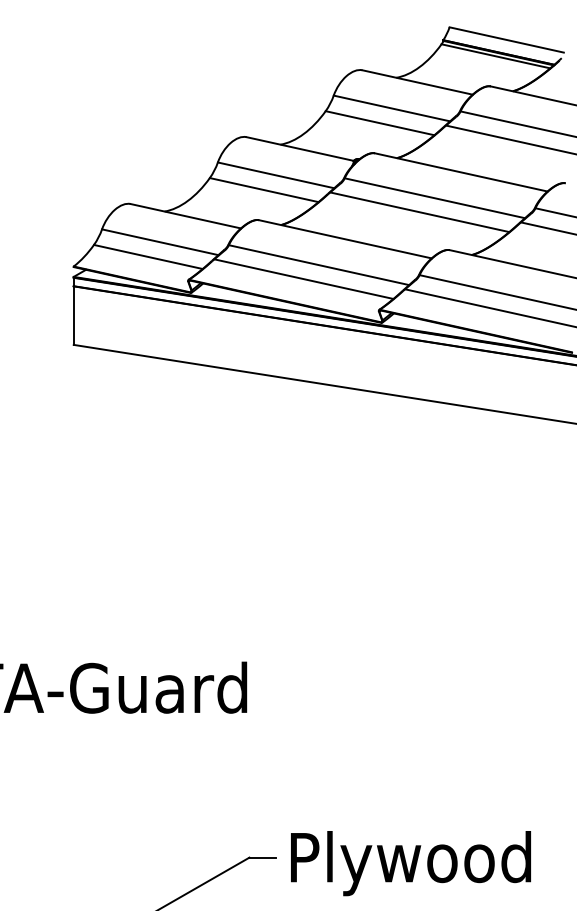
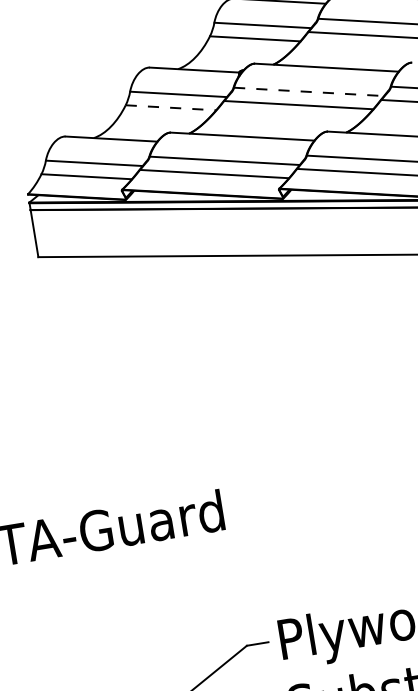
line: (264, 190) -> (171, 108), solid -> dashed
line: (435, 198) -> (309, 92), solid -> dashed

